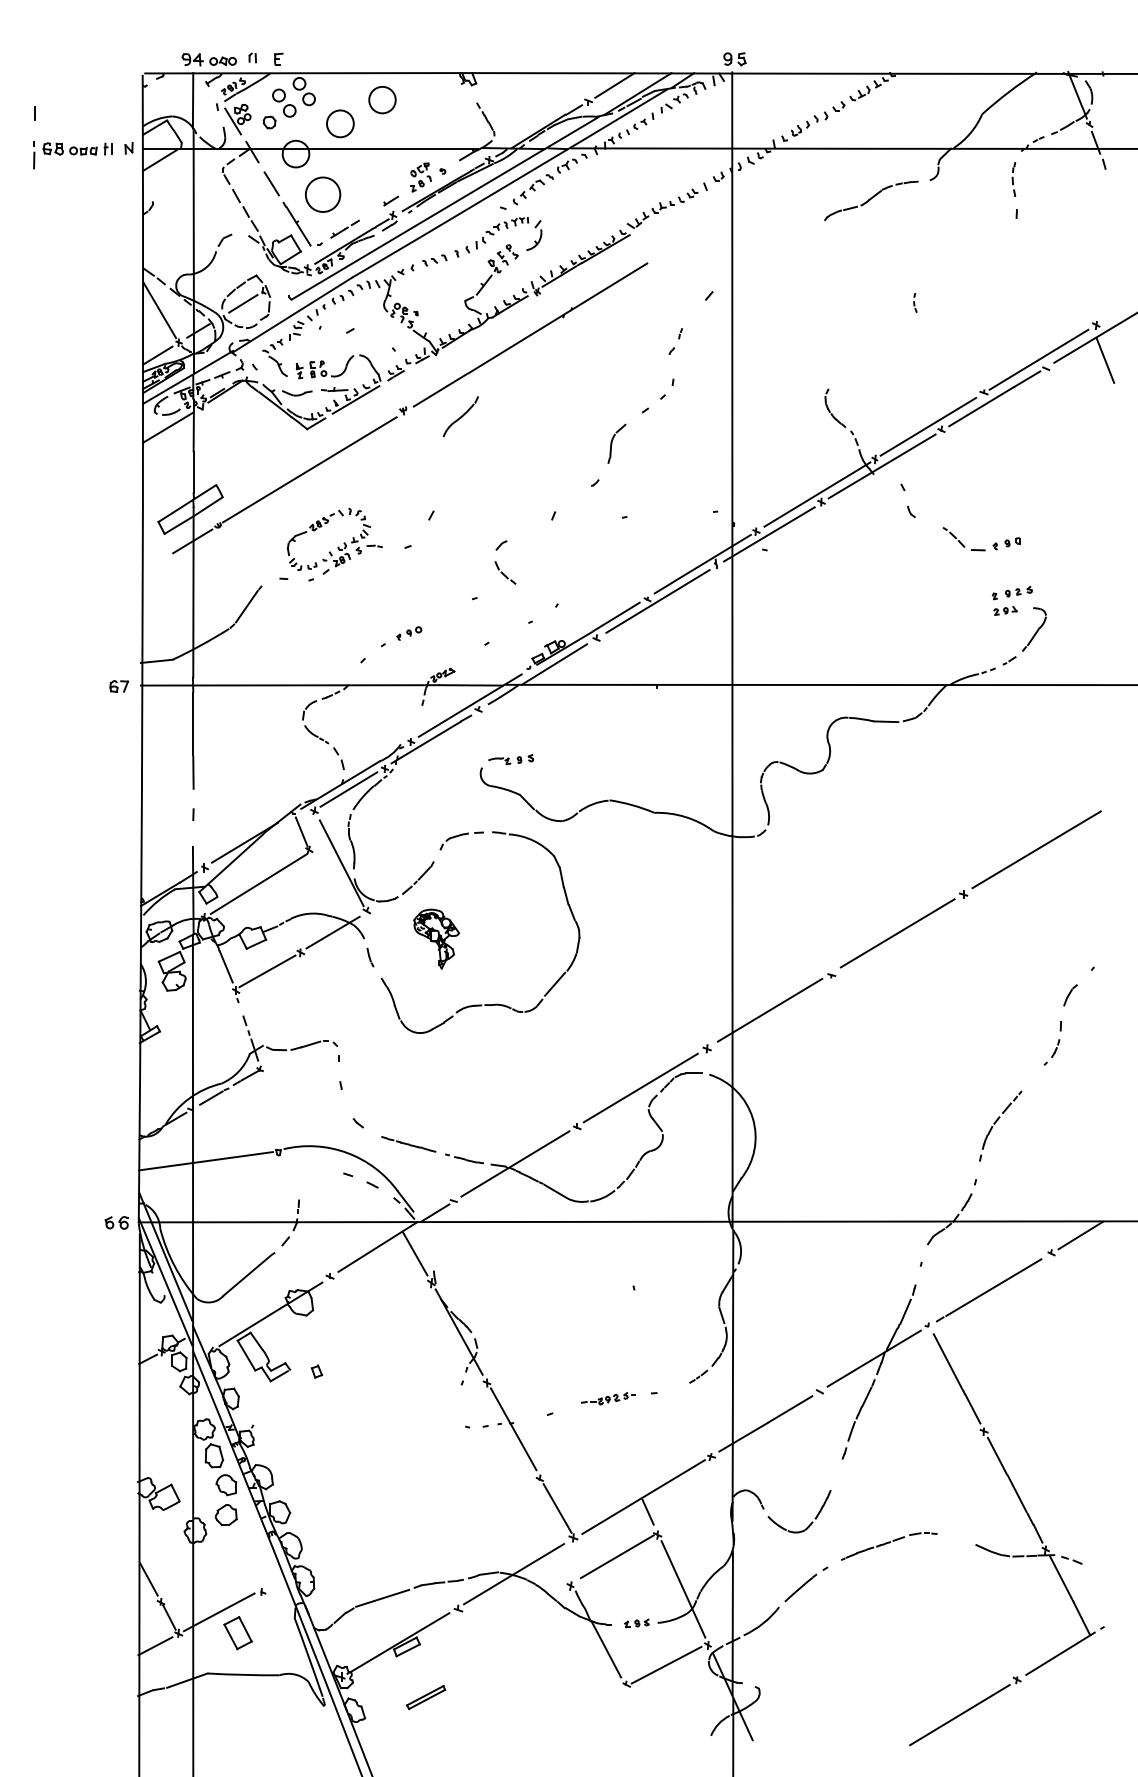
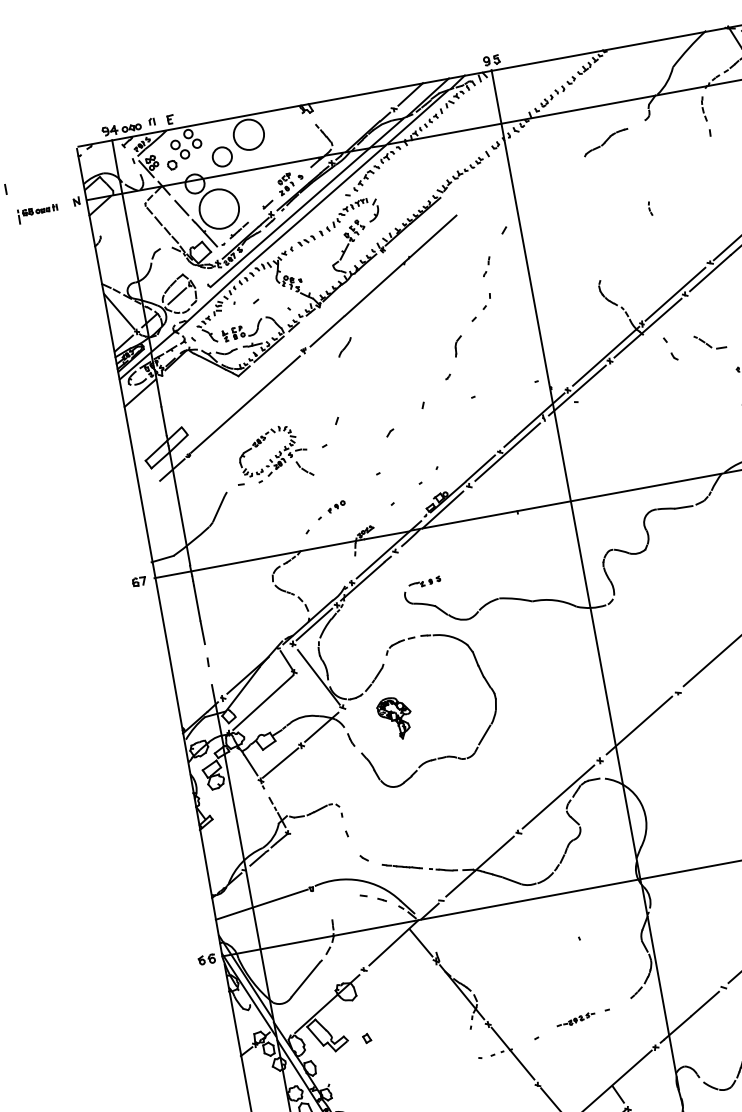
circle: (382, 99) -> (248, 134), size x1.6
part: (72, 155) -> (37, 213), size x0.7
circle: (322, 194) -> (218, 209), size x1.6
part: (871, 200) -> (606, 142), size x0.7
part: (460, 416) -> (344, 347), size x0.6
part: (616, 443) -> (458, 346), size x0.7
part: (963, 539) -> (709, 342), moved
part: (505, 572) -> (305, 468), moved

